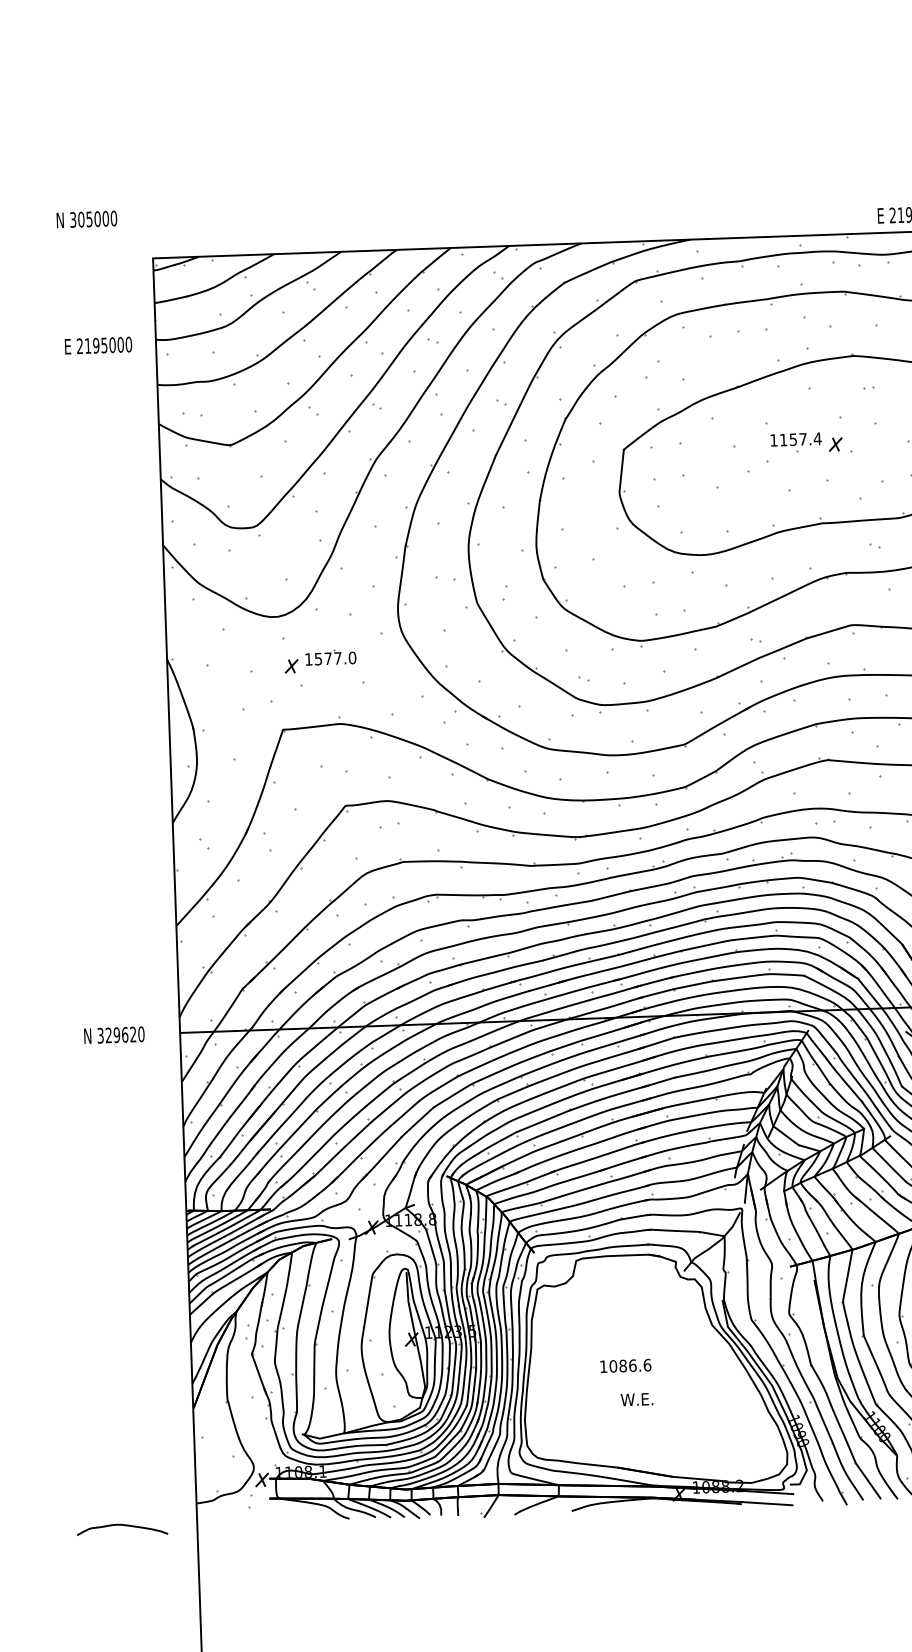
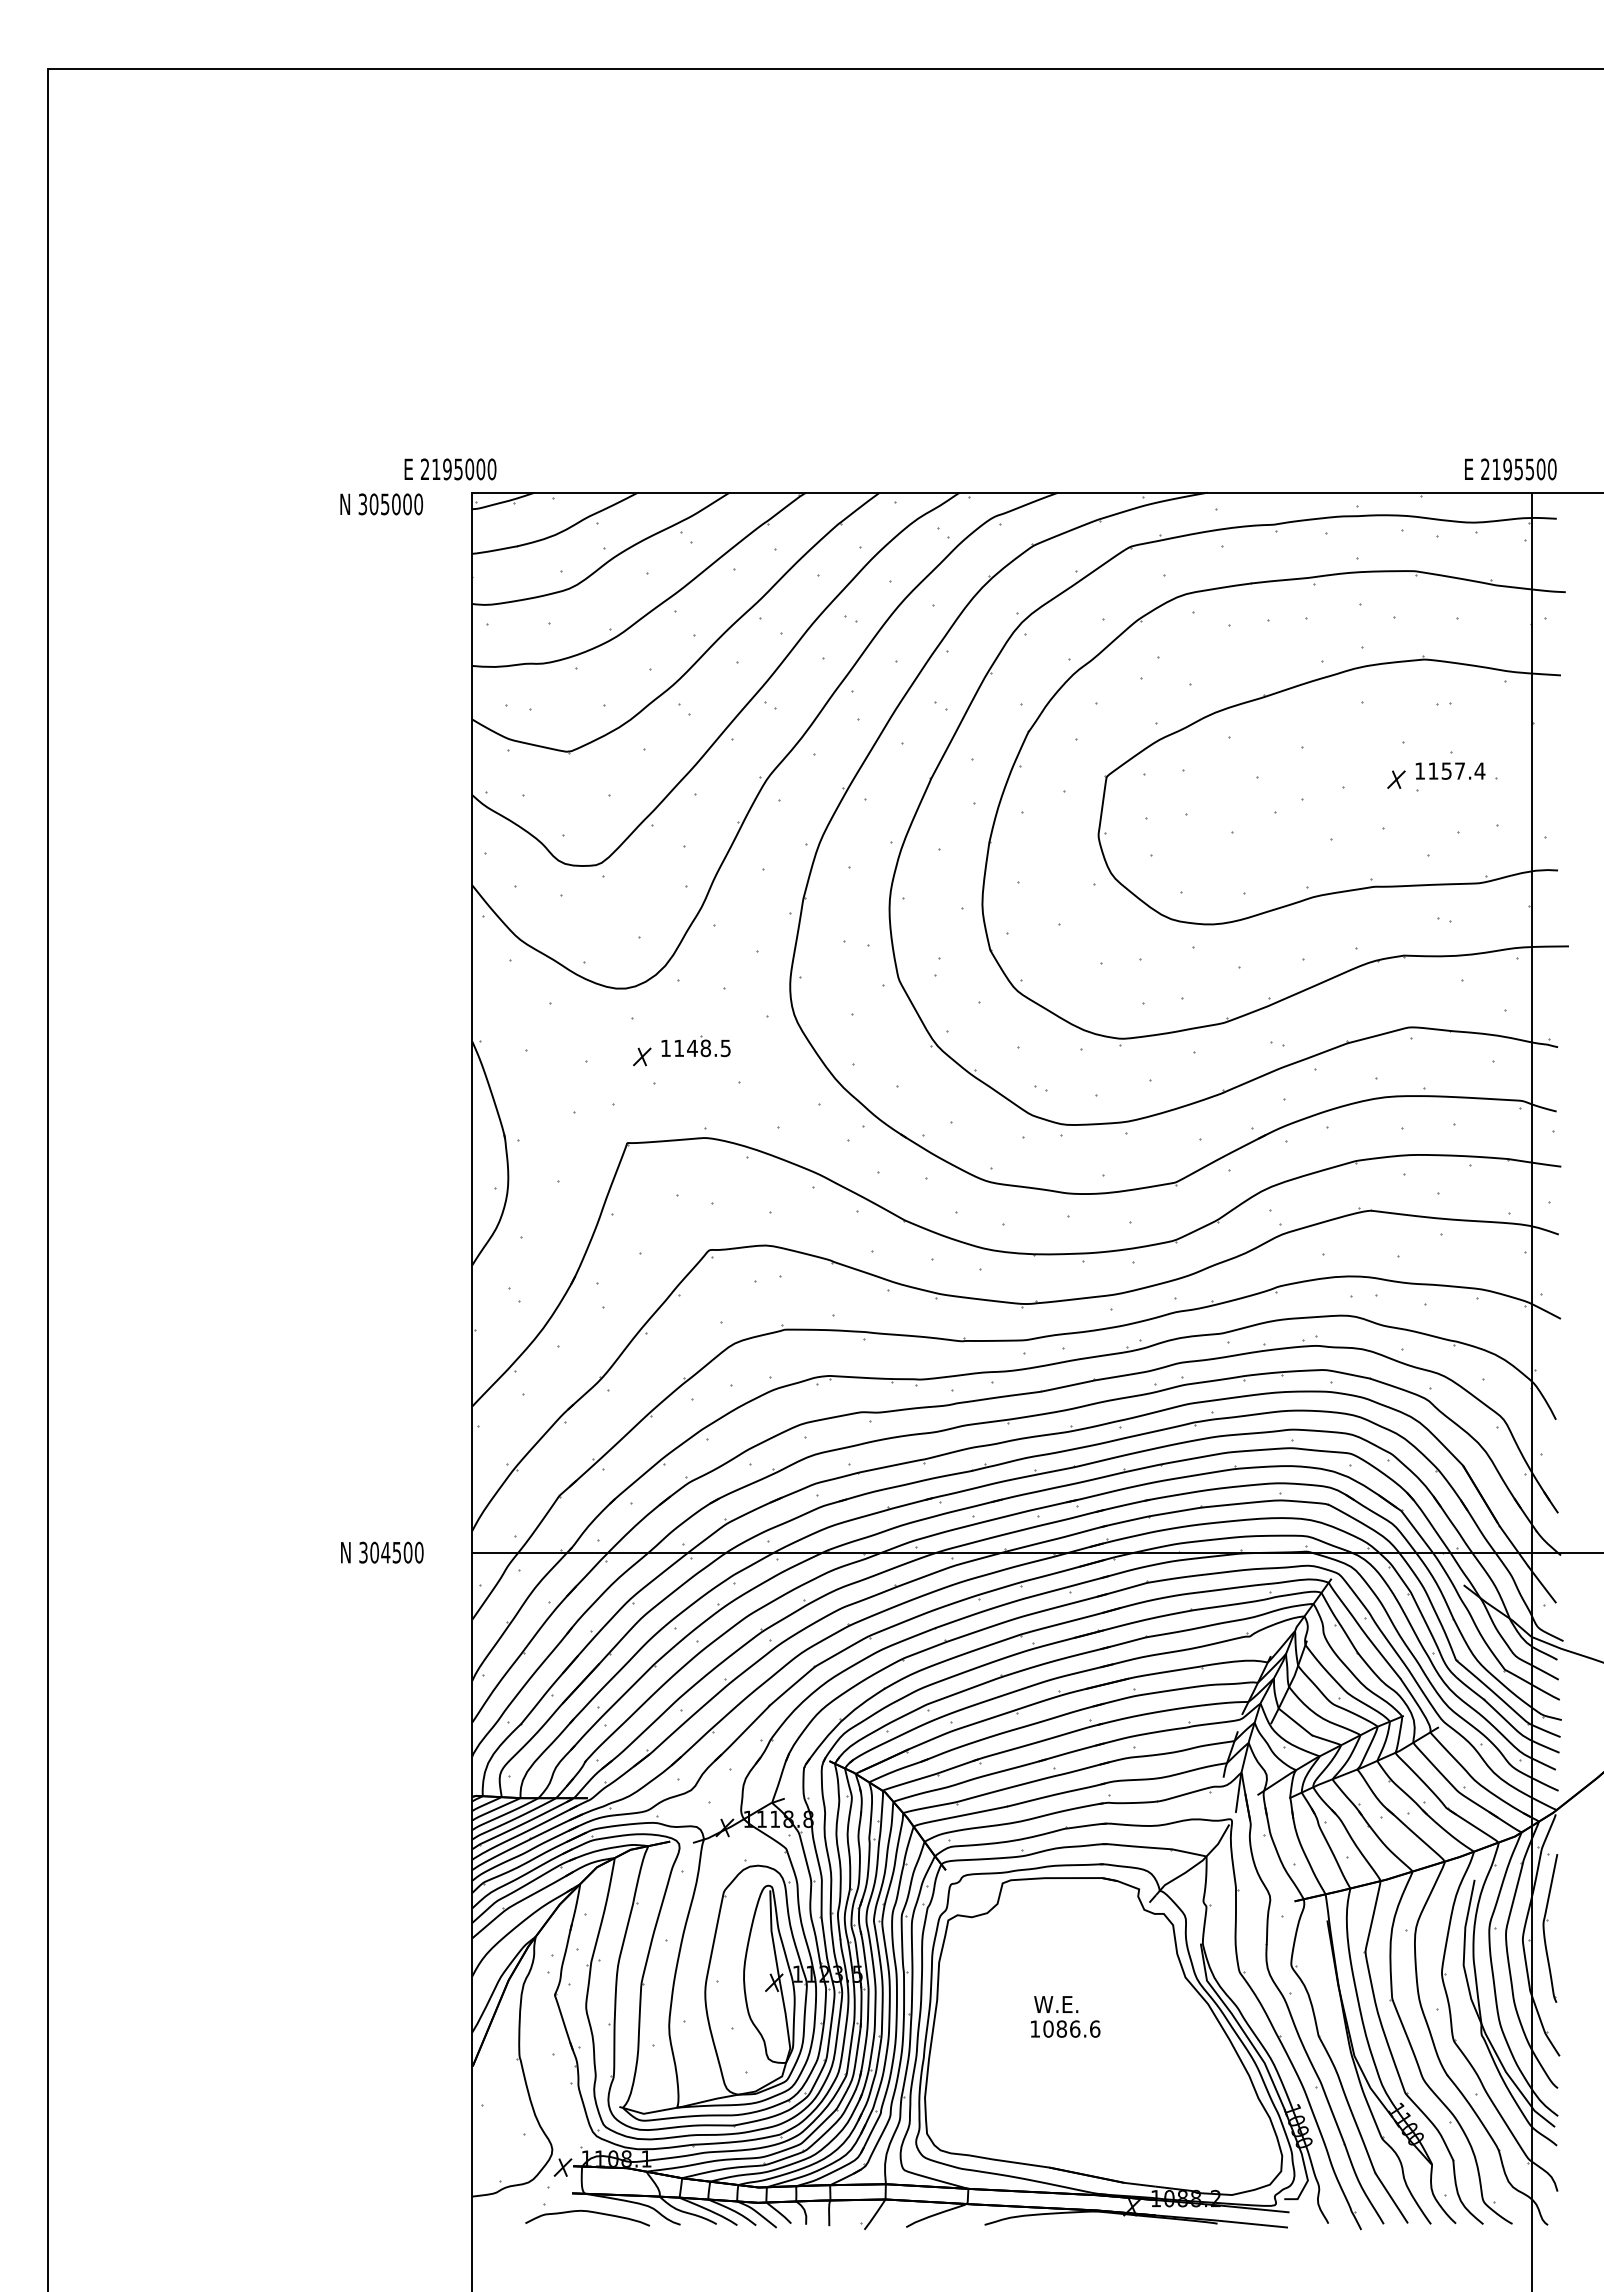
text: (86, 219) -> (381, 504), moved
text: (98, 345) -> (450, 469), moved
text: (796, 439) -> (1450, 770), moved
text: (335, 658) -> (702, 1048), 1577.0 -> 1148.5
text: (121, 1034) -> (391, 1552), 329620 -> 304500
text: (637, 1399) -> (1056, 2004), moved
curve: (122, 1525) -> (587, 2212), moved

